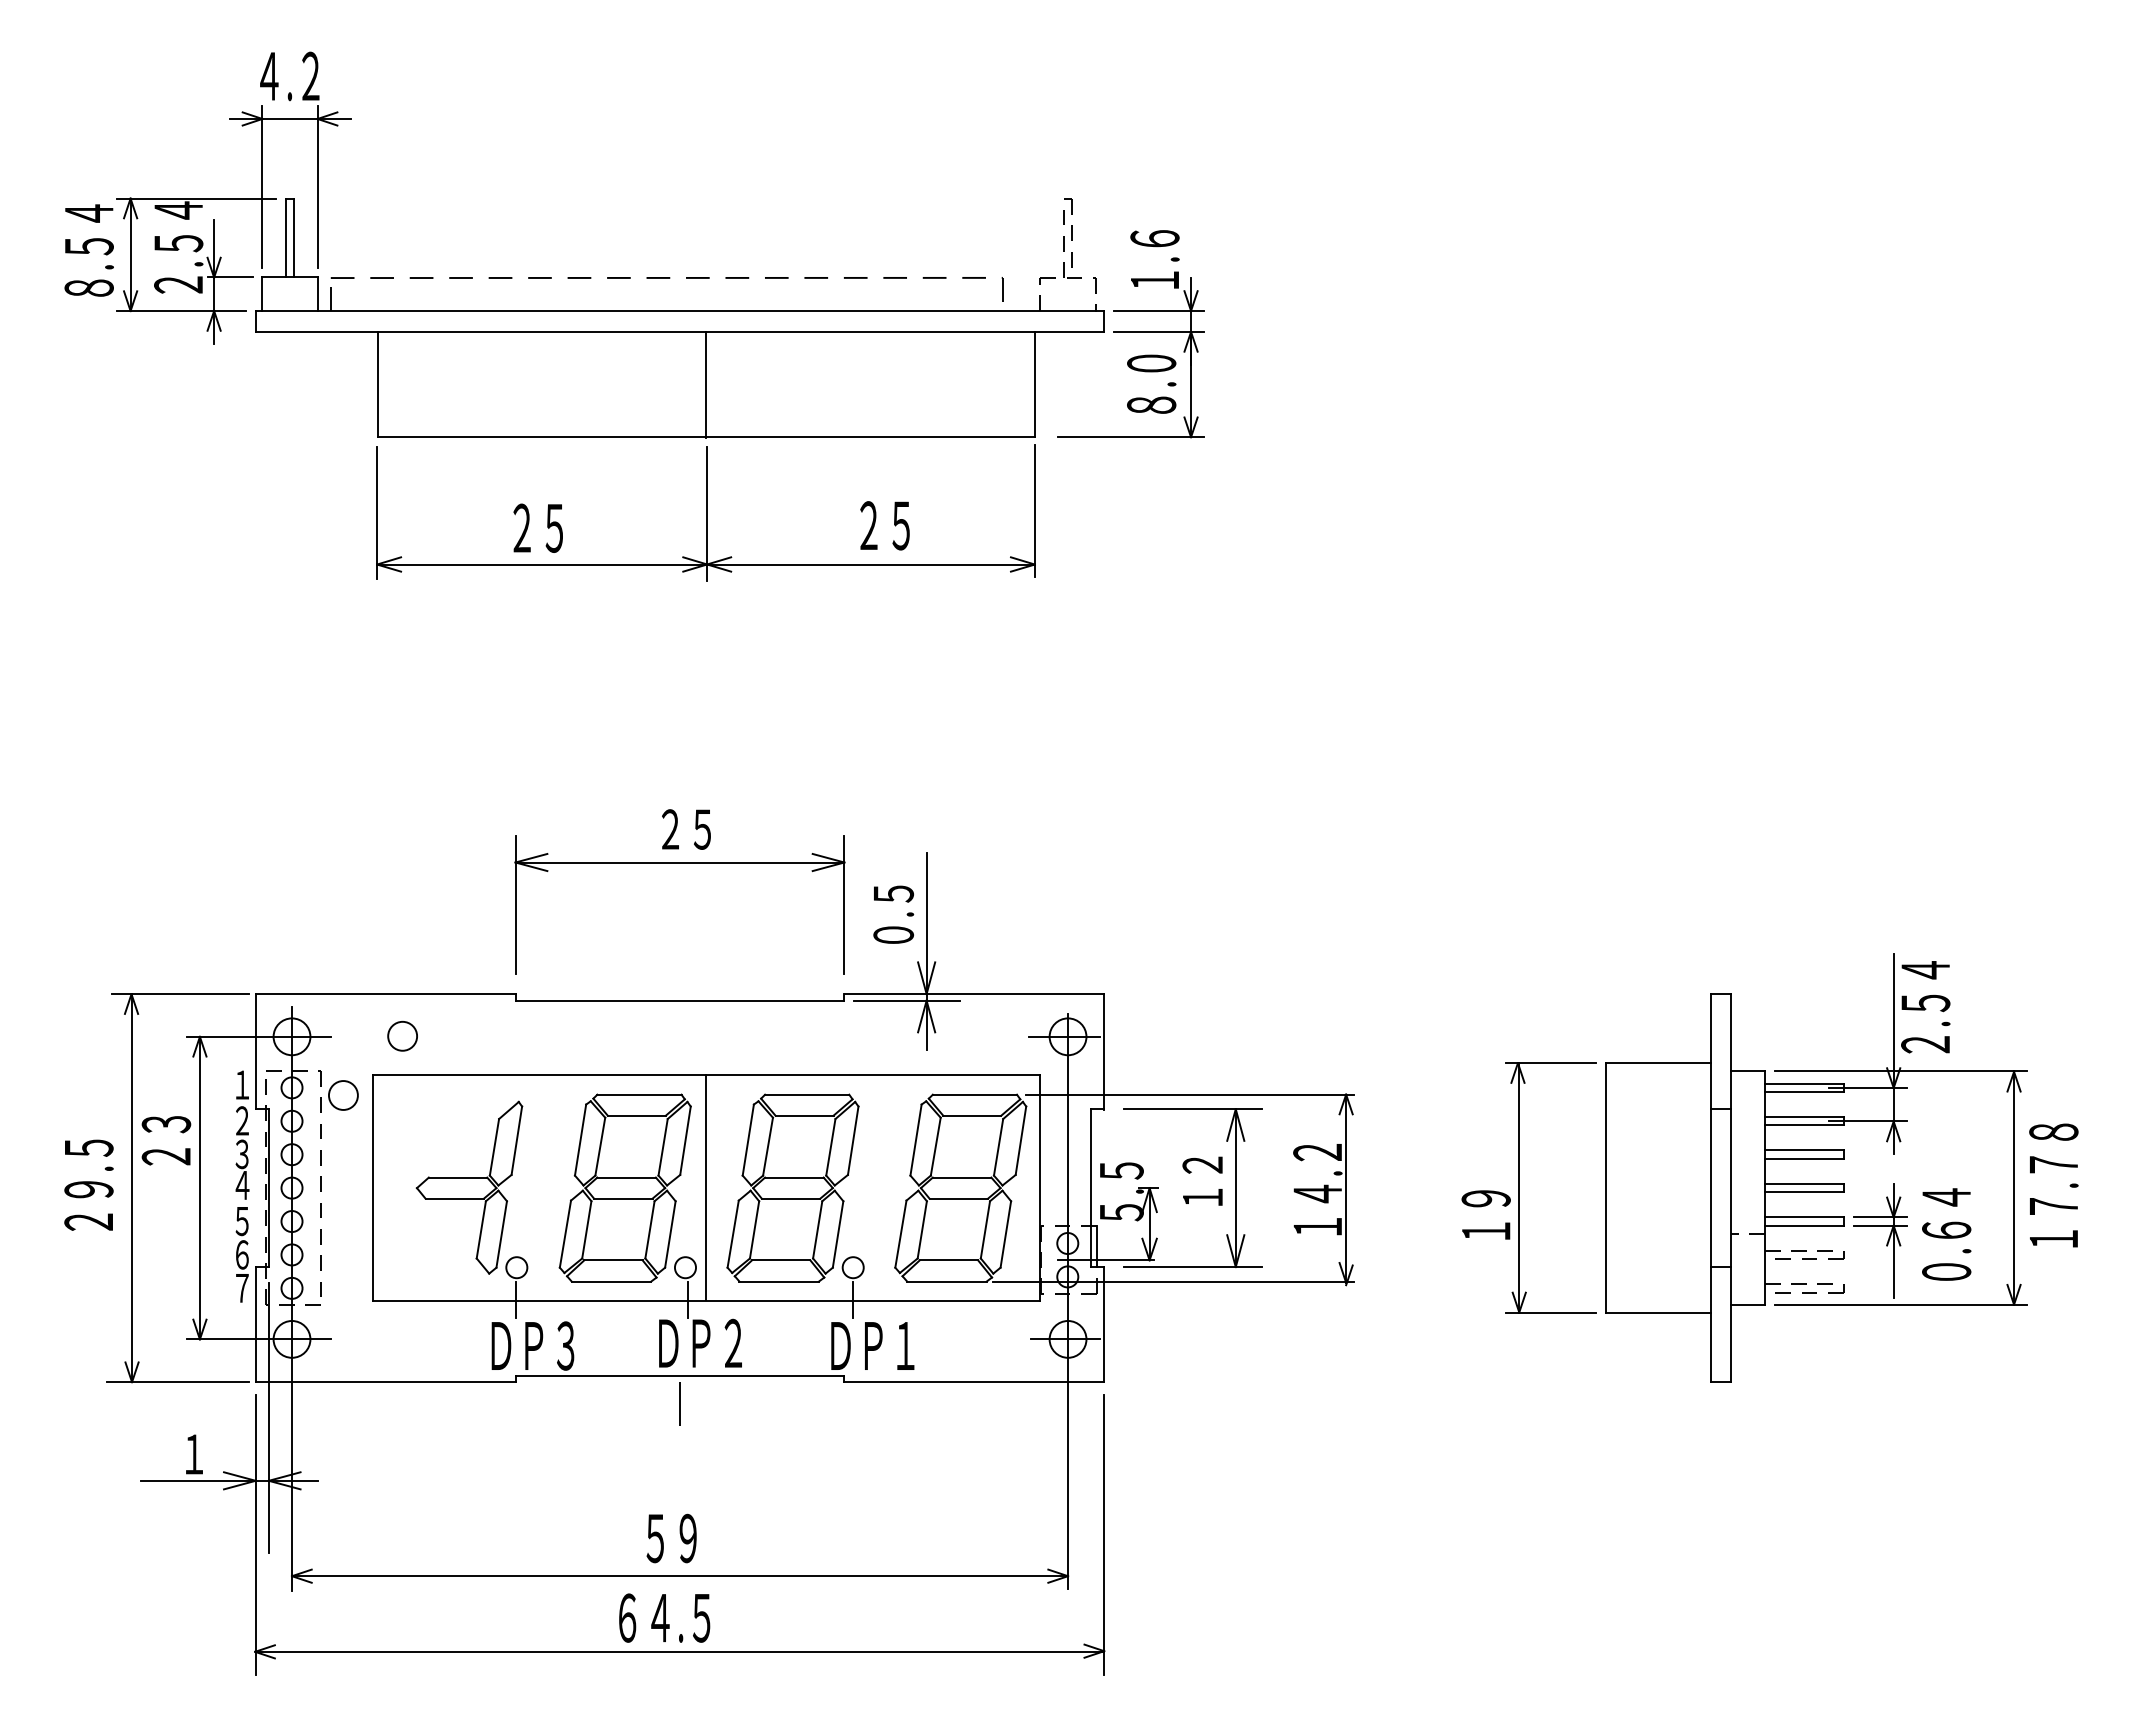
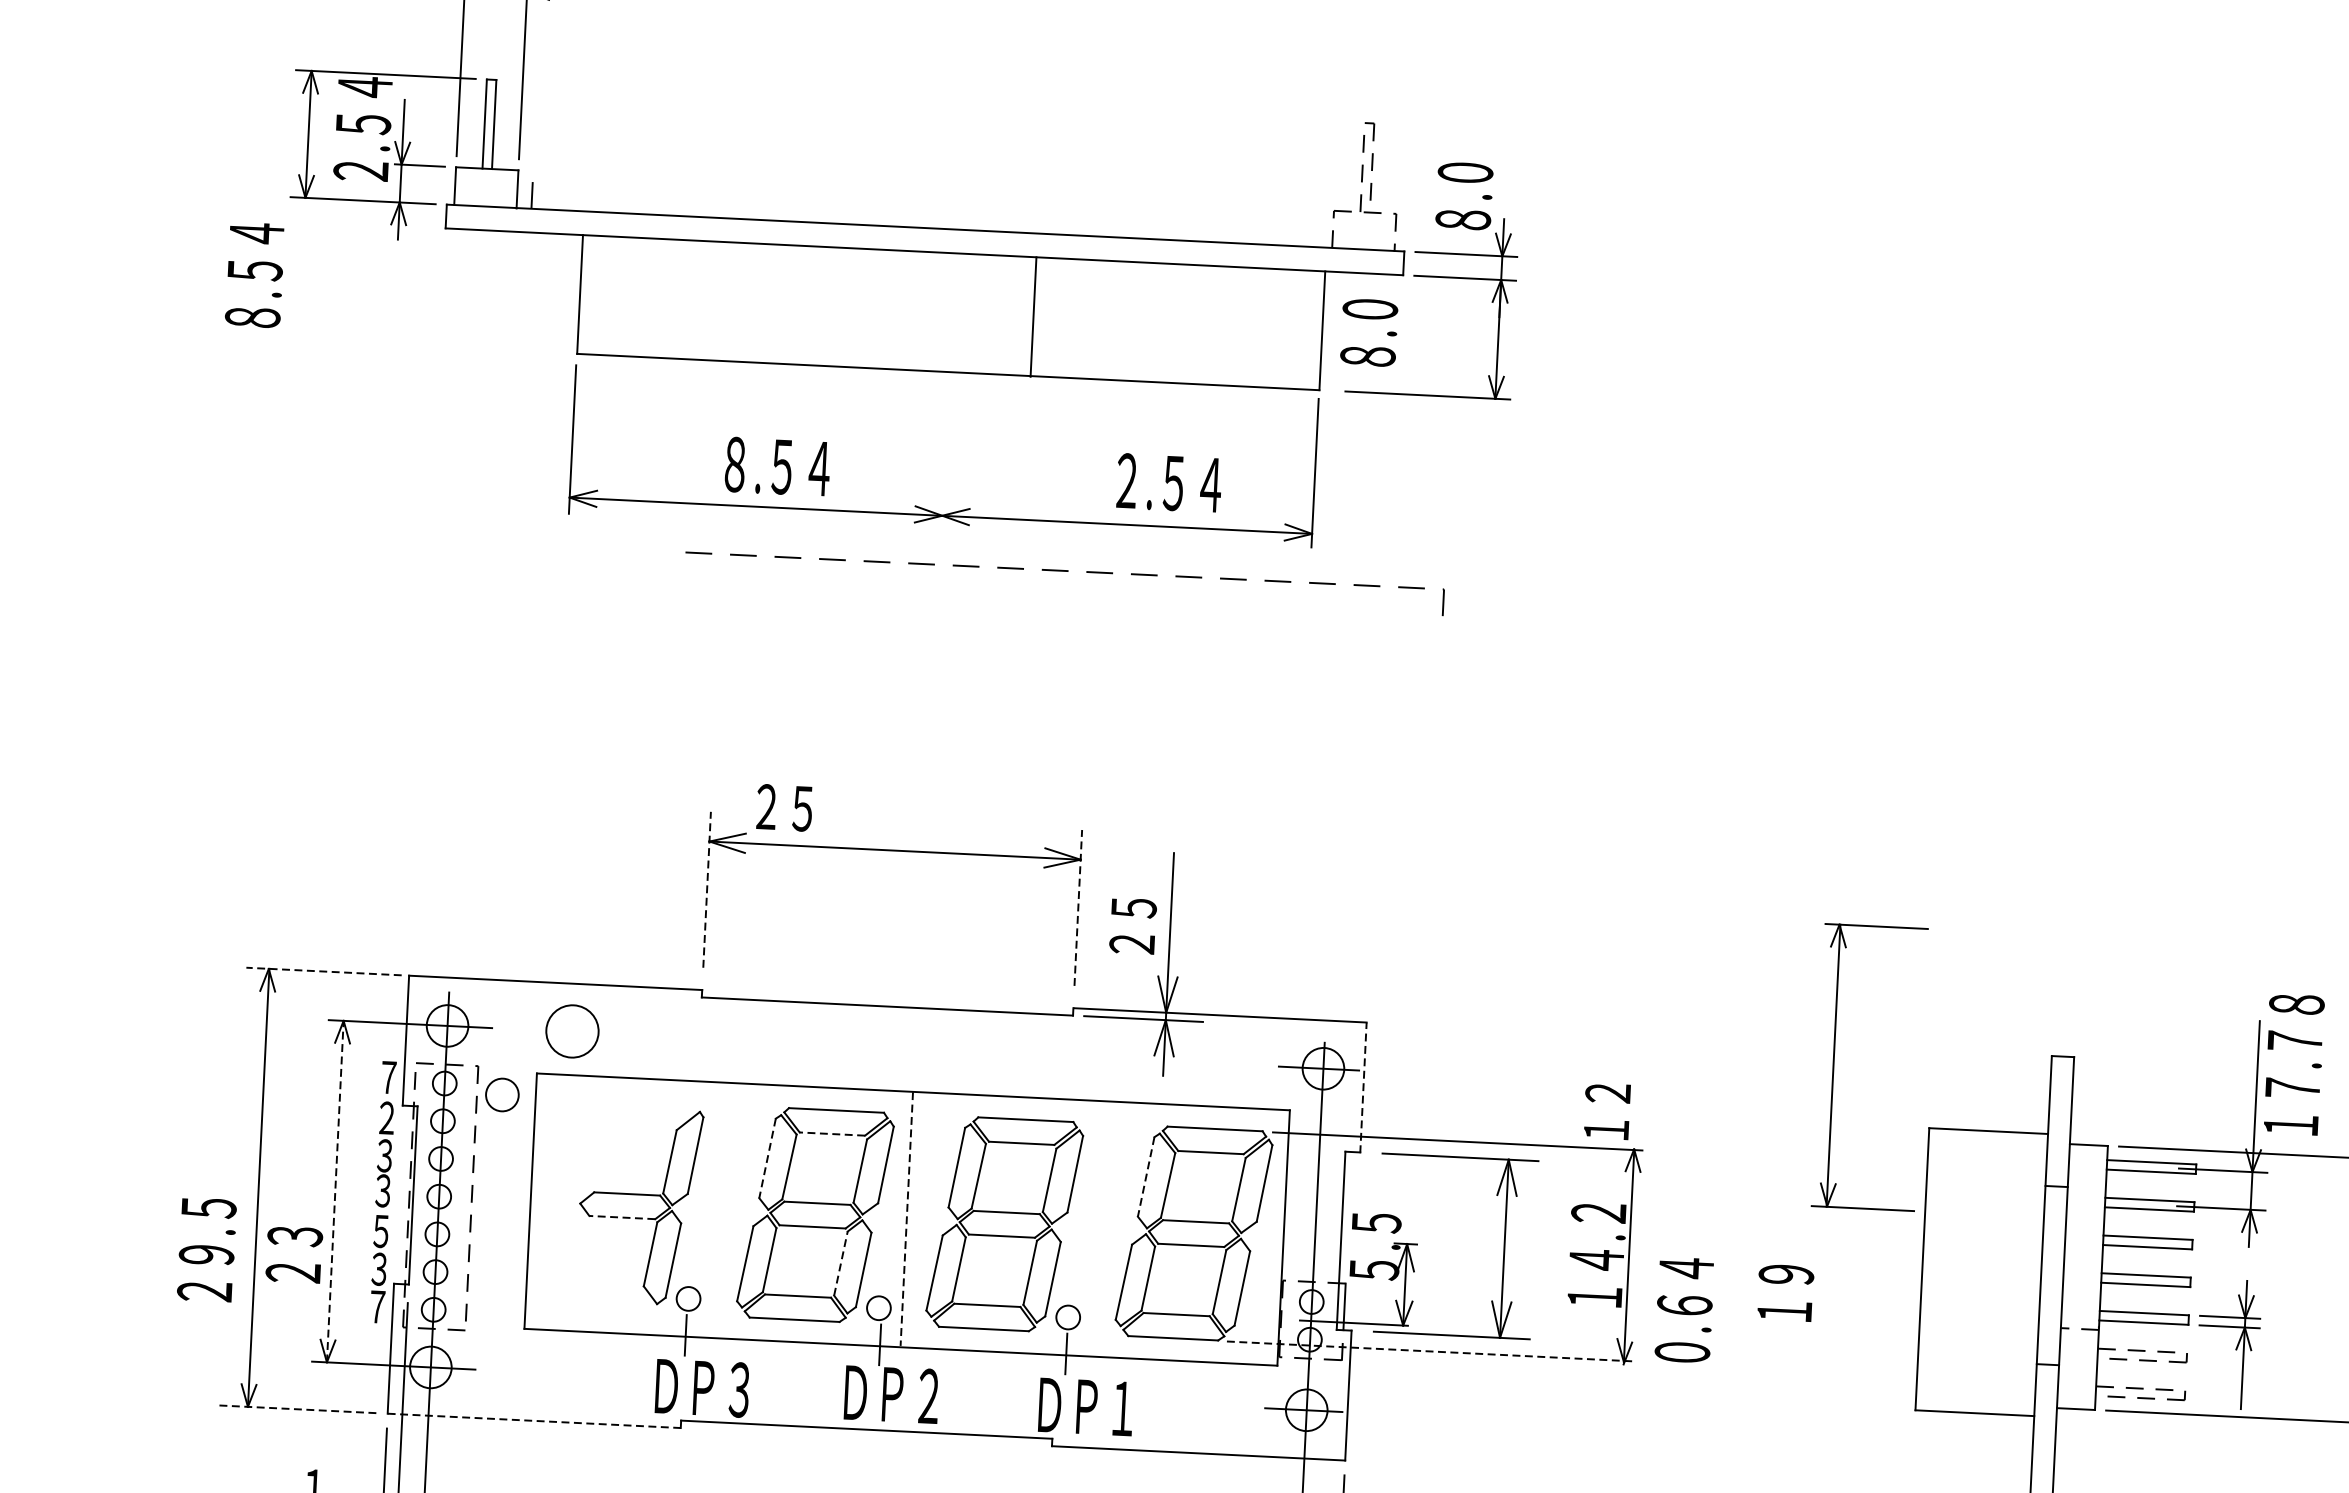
text: (88, 250) -> (254, 275), moved
text: (1154, 258) -> (1463, 195), １.６ -> ８.０
part: (666, 278) -> (1064, 571), moved
text: (1151, 383) -> (1369, 331), moved
line: (706, 384) -> (1033, 316), moved
line: (707, 514) -> (945, 459), removed
text: (919, 525) -> (1184, 483), ２５ -> ２.５４
text: (559, 527) -> (777, 465), ２５ -> ８.５４
text: (686, 829) -> (784, 807), moved
line: (515, 904) -> (707, 888), solid -> dashed
line: (844, 904) -> (1078, 907), solid -> dashed
text: (893, 914) -> (1133, 921), ０.５ -> ２５
text: (1925, 991) -> (2293, 1064), ２.５４ -> １７.７８
line: (180, 994) -> (324, 972), solid -> dashed
circle: (402, 1035) -> (572, 1030), size x1.6
line: (1104, 1051) -> (1363, 1087), solid -> dashed
text: (242, 1084) -> (389, 1077), １ -> ７
line: (636, 1115) -> (832, 1133), solid -> dashed
text: (166, 1140) -> (294, 1254), moved
line: (580, 1140) -> (767, 1158), solid -> dashed
line: (916, 1140) -> (1146, 1177), solid -> dashed
text: (1202, 1180) -> (1607, 1110), moved
text: (88, 1184) -> (206, 1249), moved
text: (242, 1185) -> (383, 1191), ４ -> ３
line: (199, 1187) -> (334, 1190), solid -> dashed
part: (1519, 1187) -> (1834, 1065), moved
line: (706, 1188) -> (907, 1220), solid -> dashed
line: (454, 1198) -> (622, 1217), solid -> dashed
line: (649, 1229) -> (840, 1263), solid -> dashed
text: (1946, 1234) -> (1684, 1310), moved
text: (241, 1254) -> (378, 1268), ６ -> ３
line: (1172, 1282) -> (1427, 1351), solid -> dashed
line: (178, 1382) -> (300, 1409), solid -> dashed
line: (385, 1382) -> (534, 1421), solid -> dashed
line: (679, 1403) -> (864, 1461), removed

